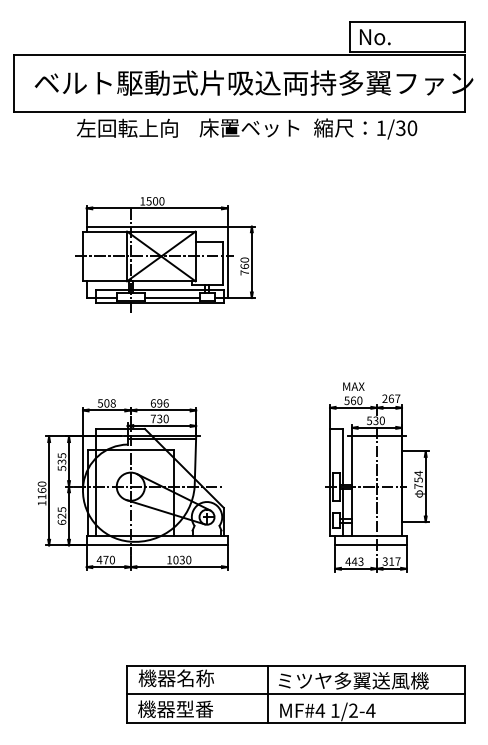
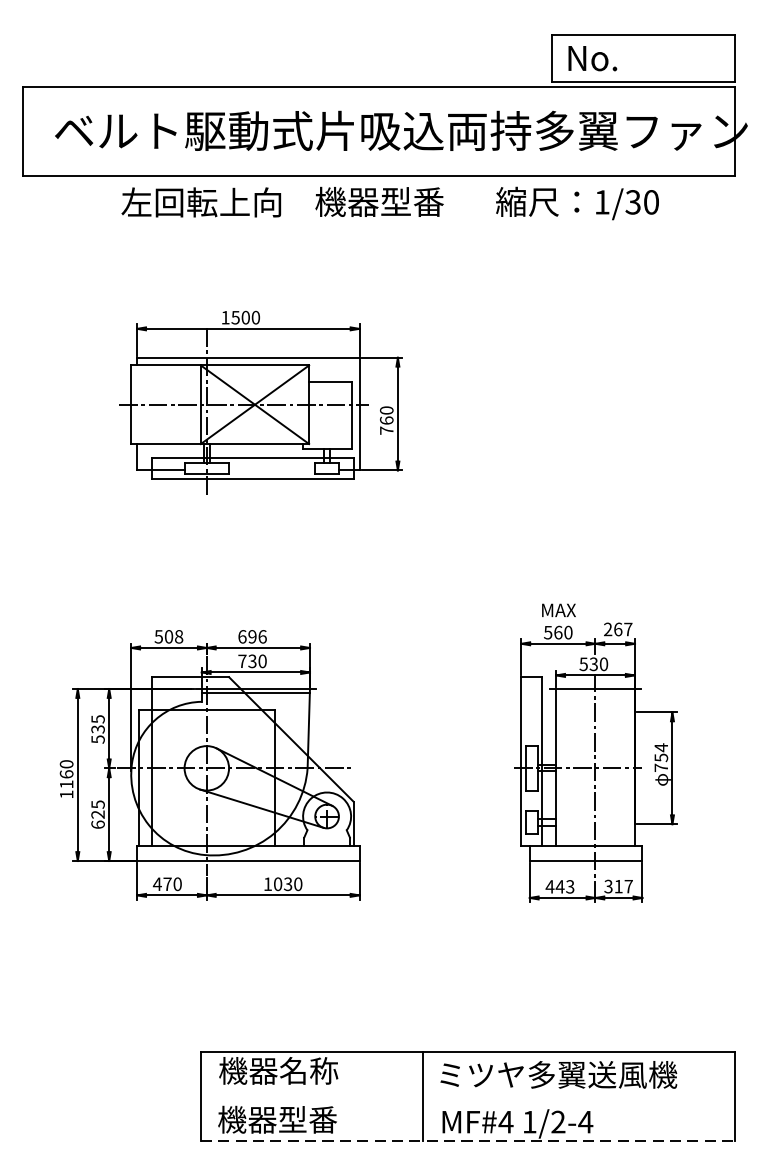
text: (249, 127) -> (394, 201), 床置ベット -> 機器型番
line: (171, 298) -> (271, 471), removed
line: (296, 694) -> (468, 1096), removed
line: (296, 722) -> (468, 1140), solid -> dashed

